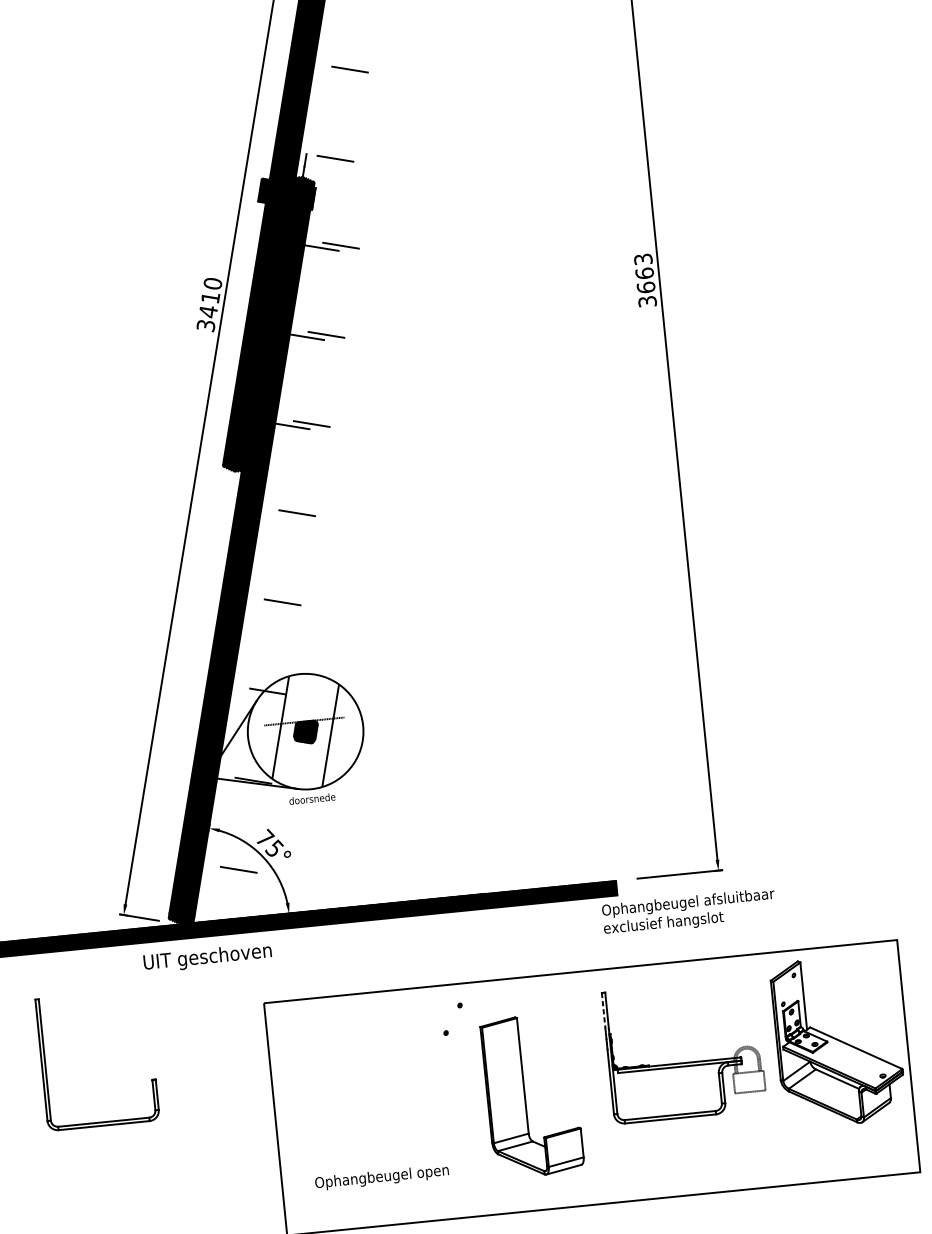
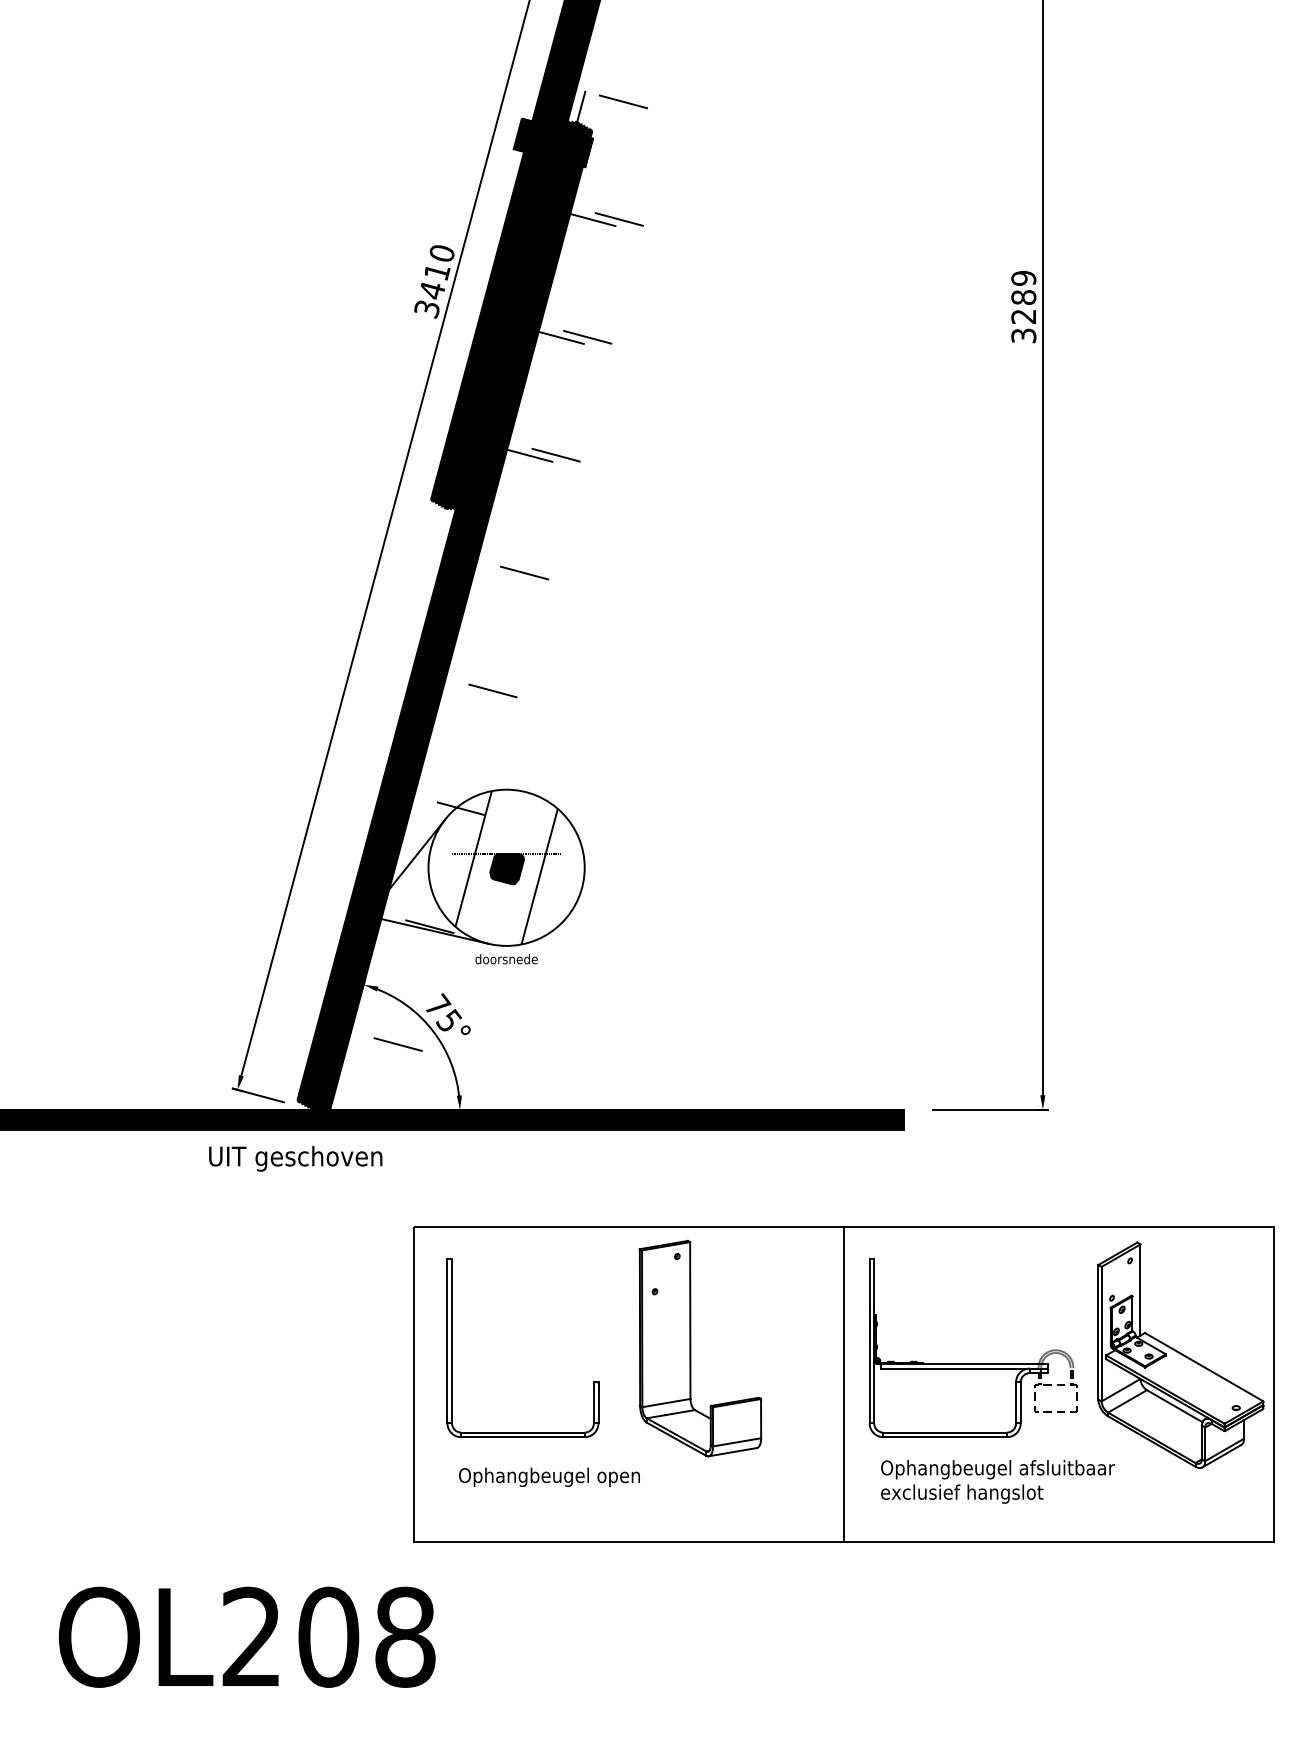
text: (644, 273) -> (1023, 297), 3663 -> 3289
text: (688, 911) -> (997, 1481), moved
text: (207, 957) -> (295, 1158), moved
line: (603, 1011) -> (869, 1283), dashed -> solid
part: (45, 1064) -> (452, 1347), moved
line: (591, 1087) -> (843, 1384), added
part: (525, 1096) -> (691, 1348), moved

